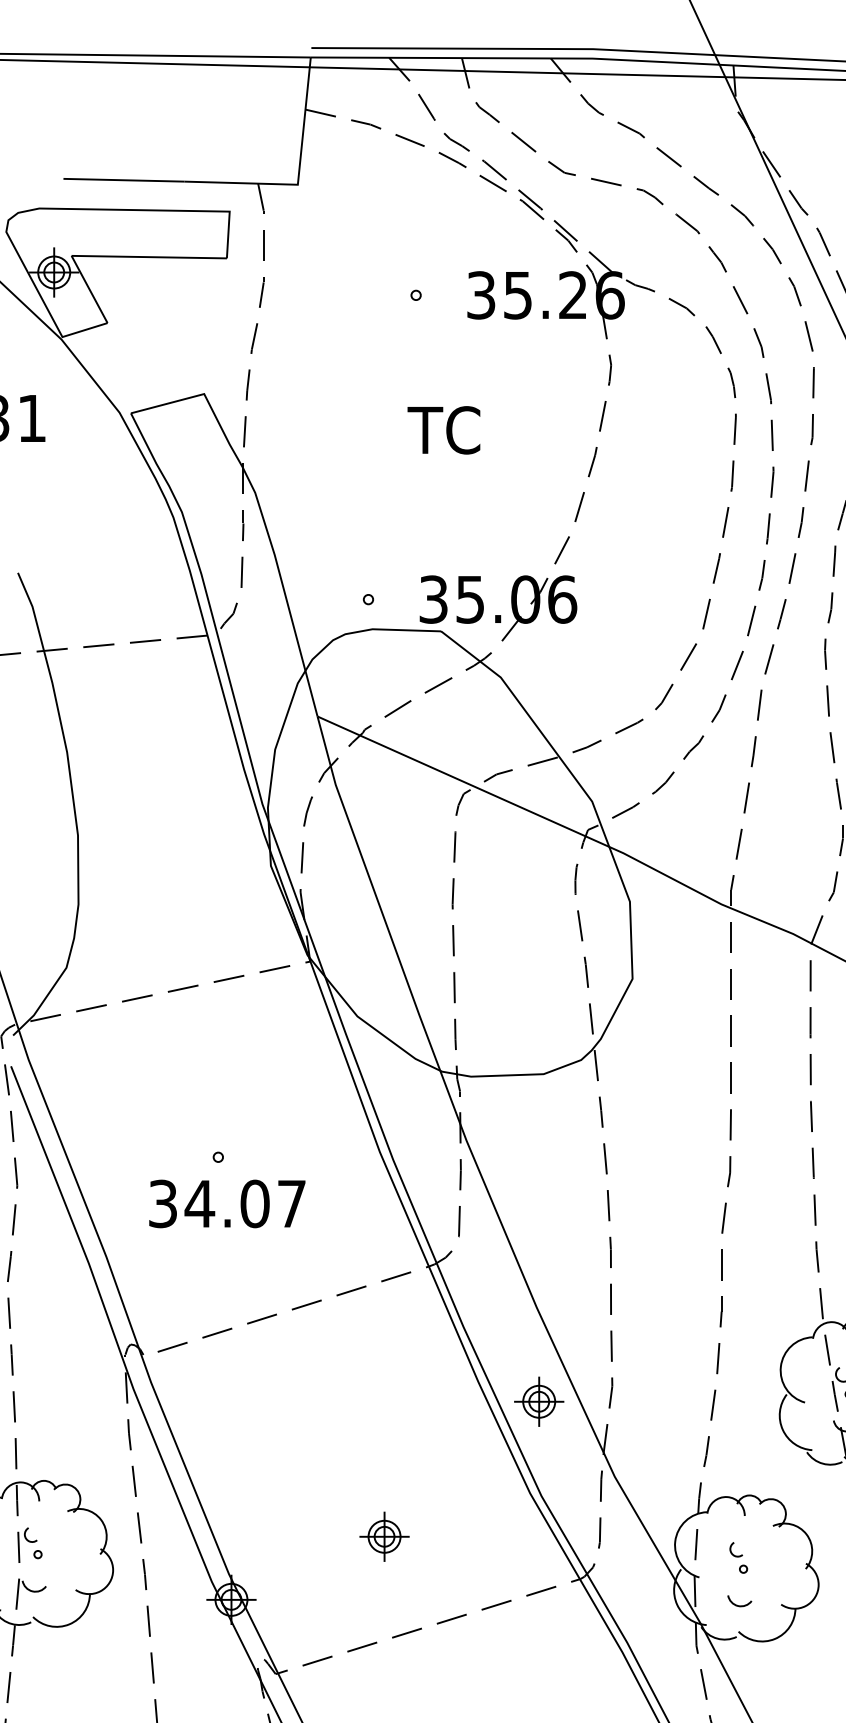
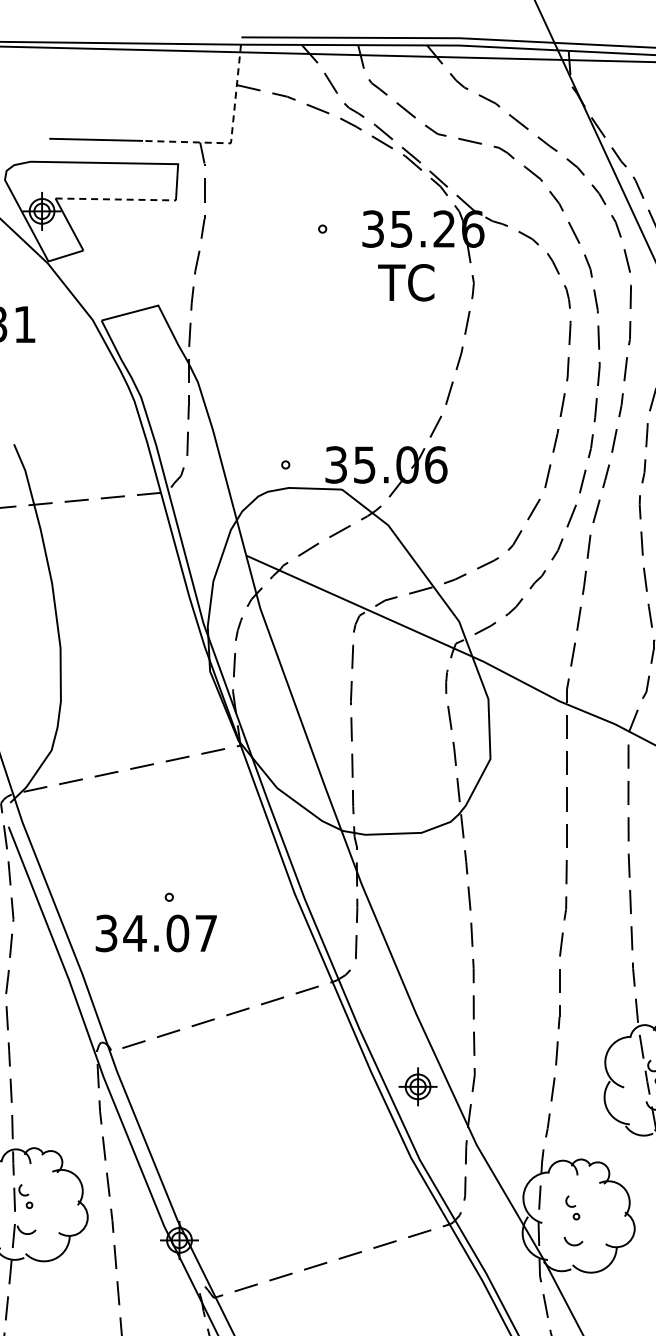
line: (298, 178) -> (231, 138), solid -> dashed
line: (148, 257) -> (115, 199), solid -> dashed
text: (444, 430) -> (406, 282), moved
text: (226, 1203) -> (155, 933), moved
part: (383, 1536) -> (297, 1191), removed

